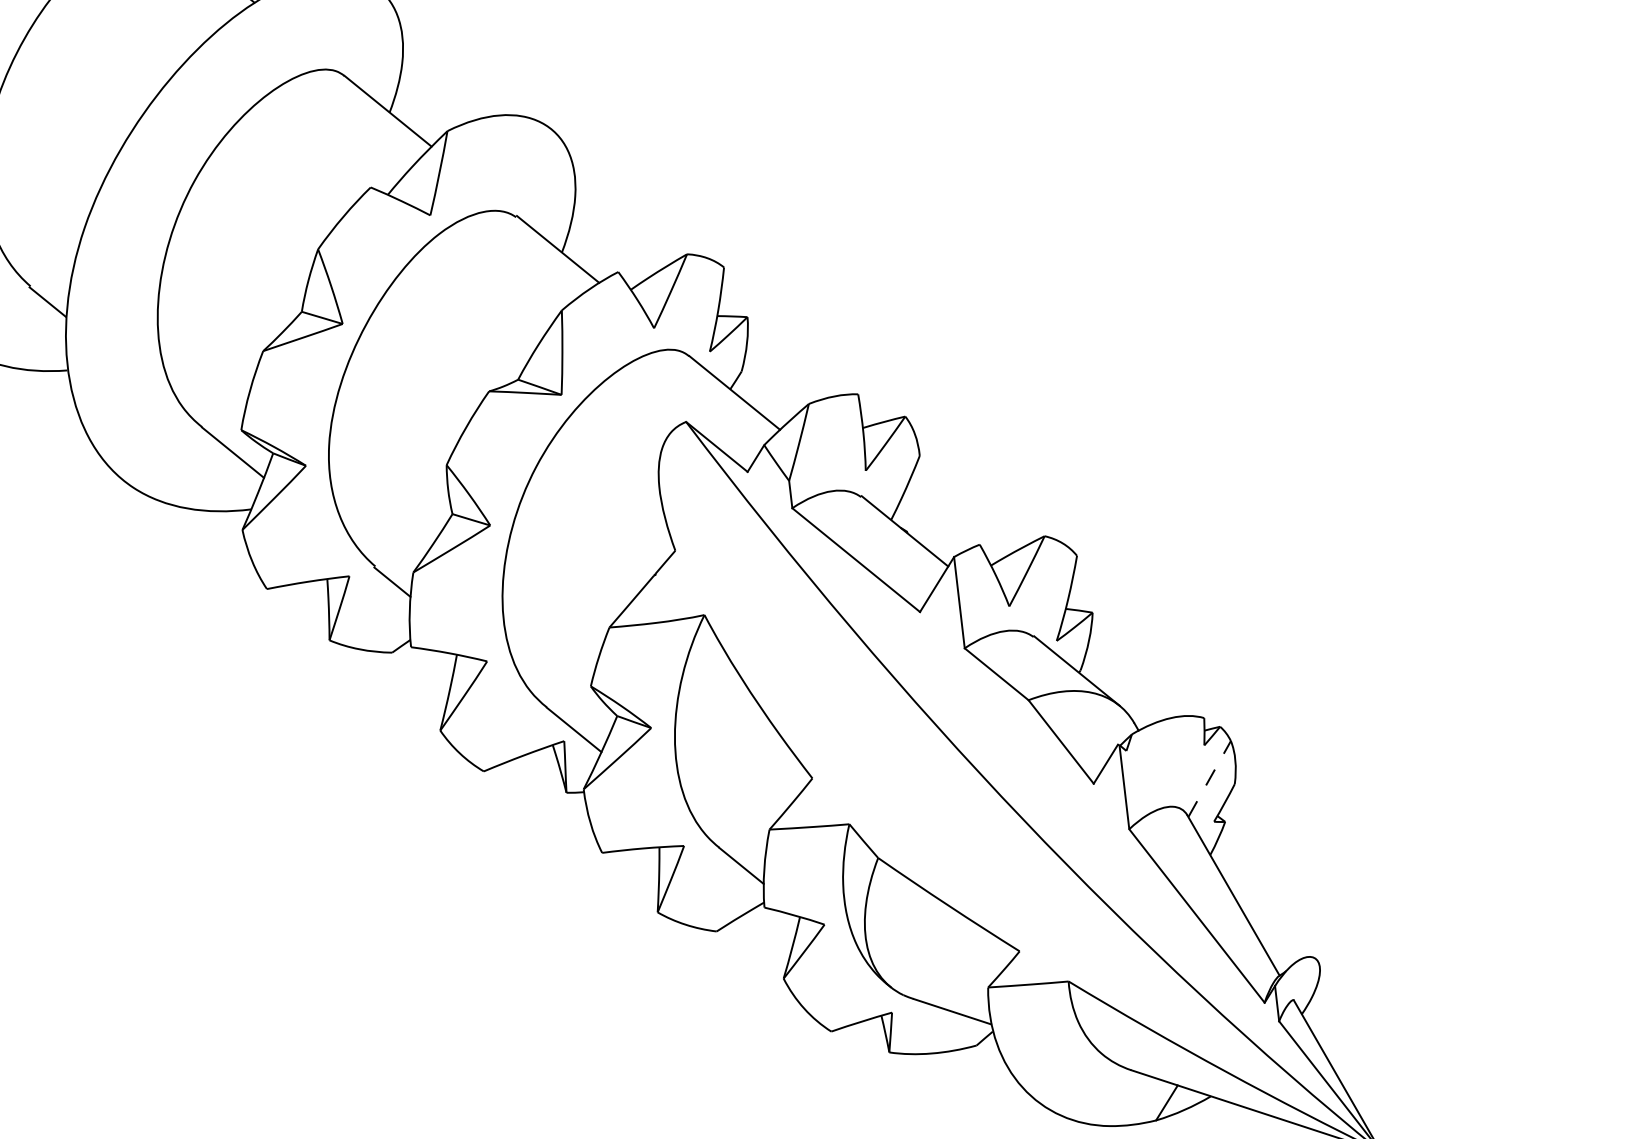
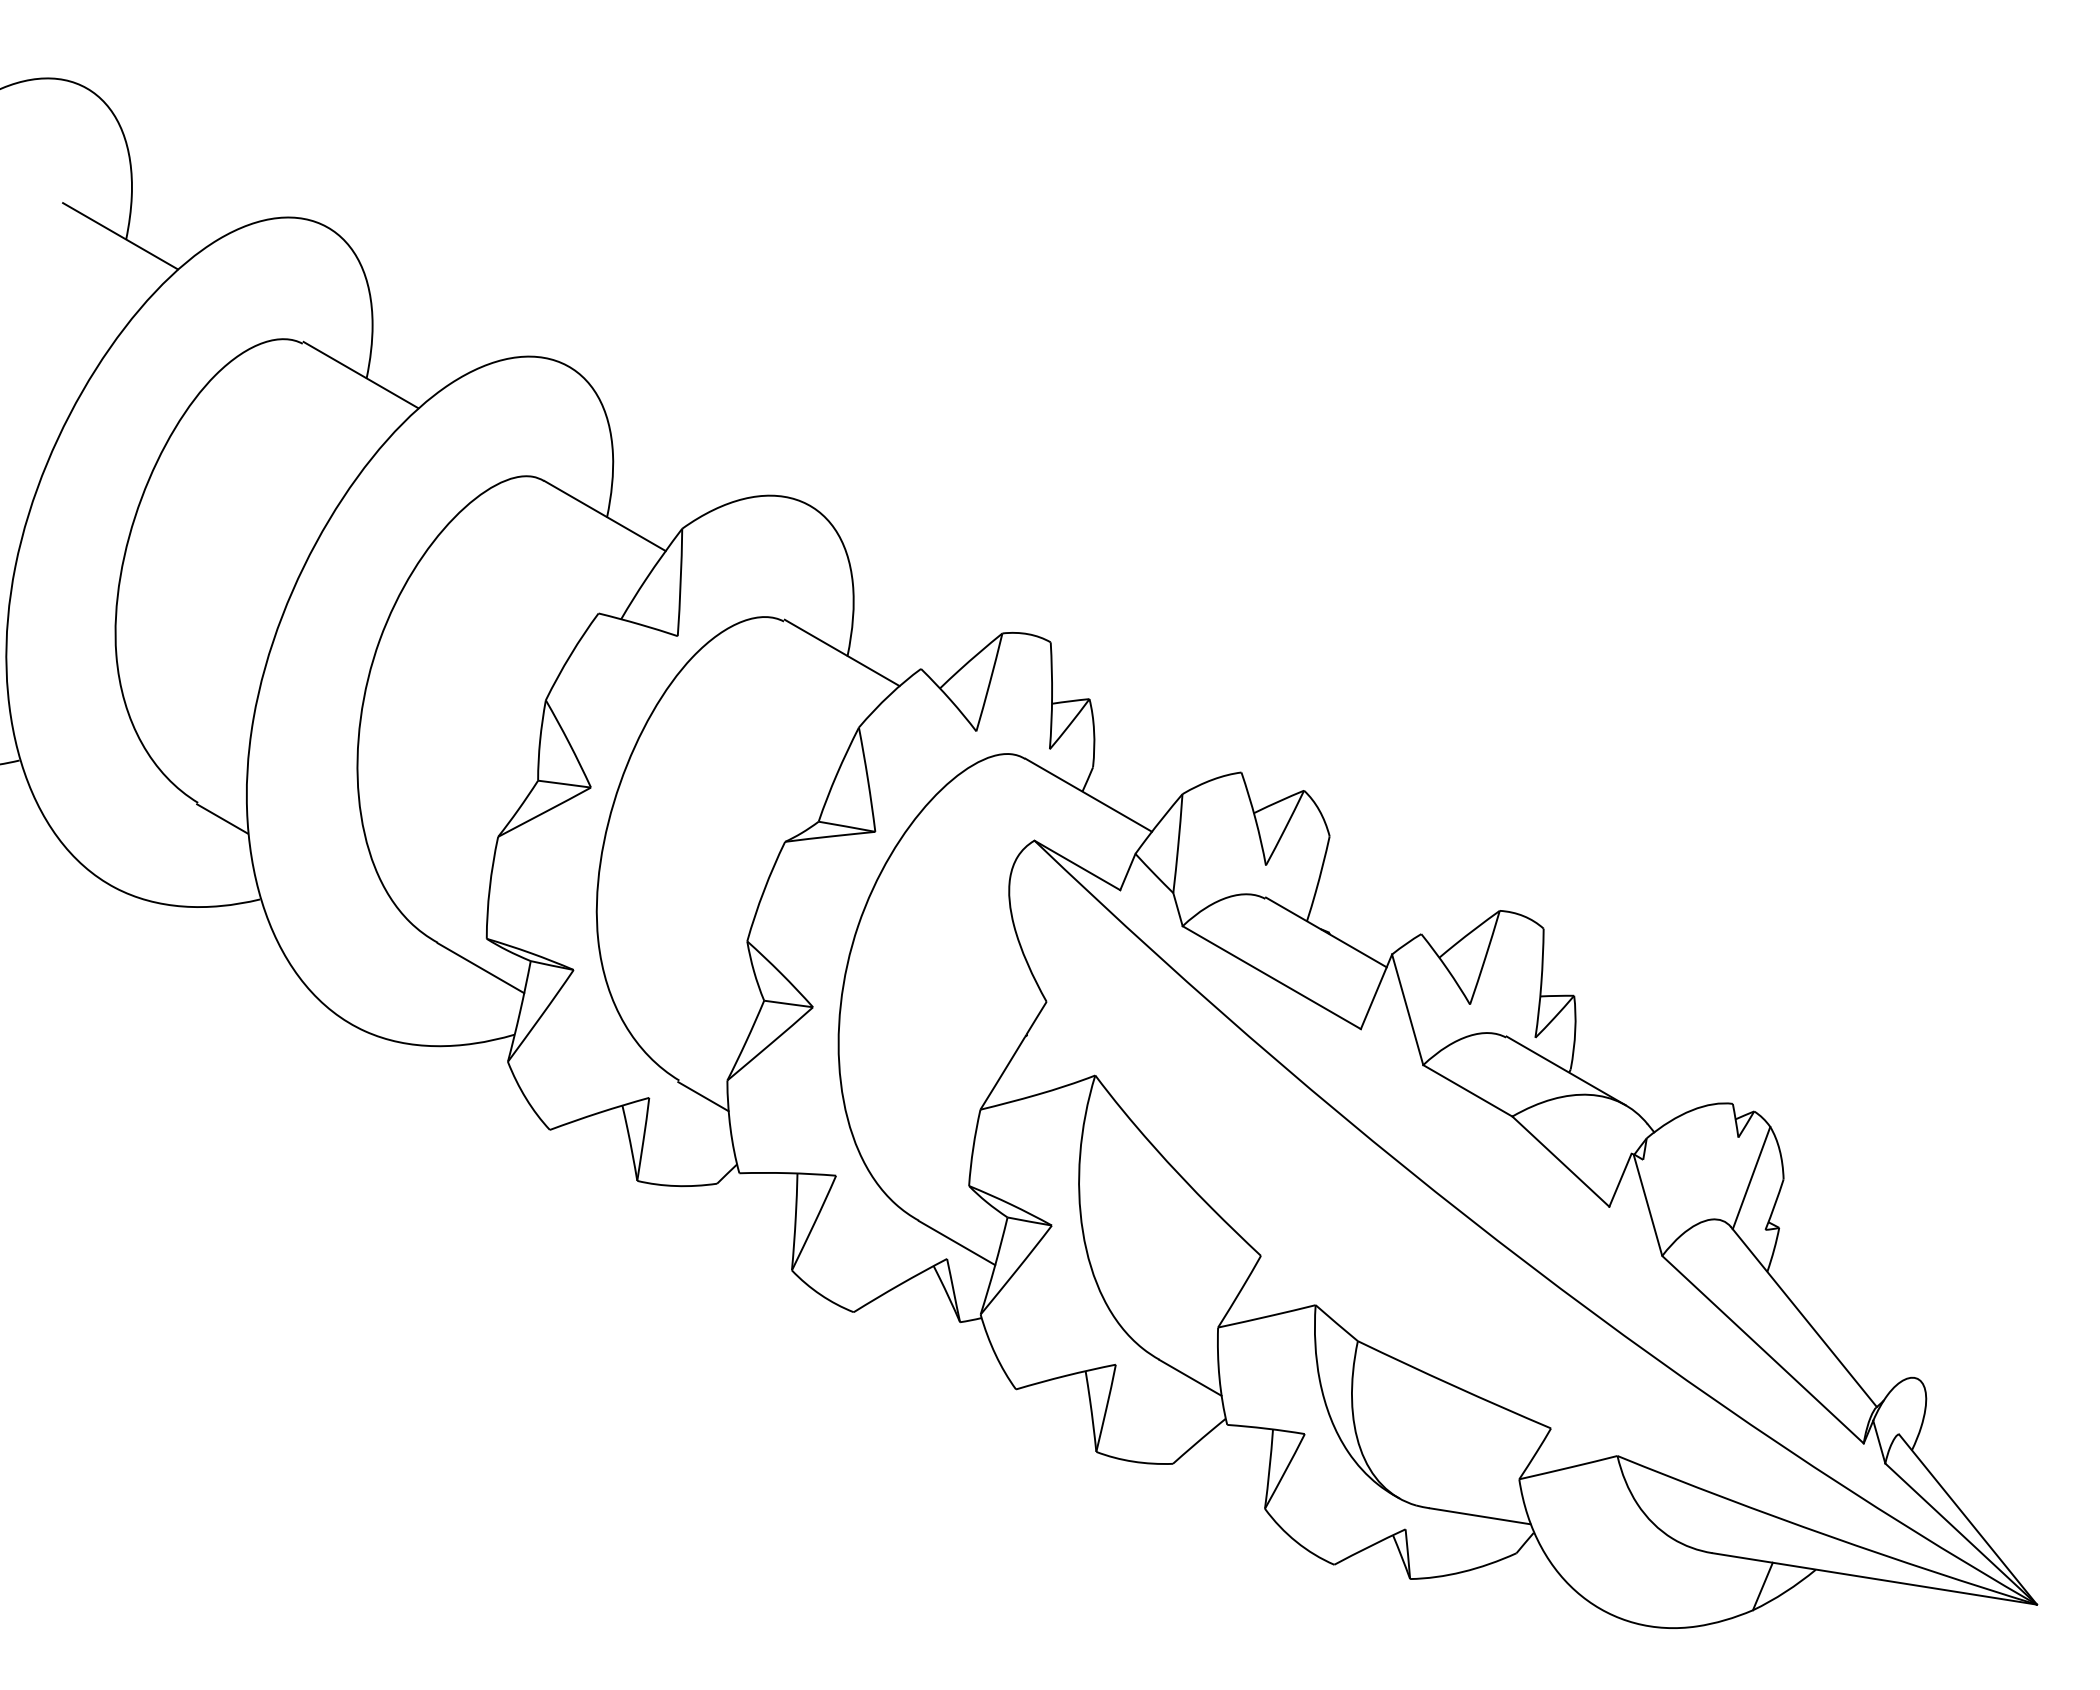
line: (1209, 778) -> (1751, 1177), dashed -> solid

